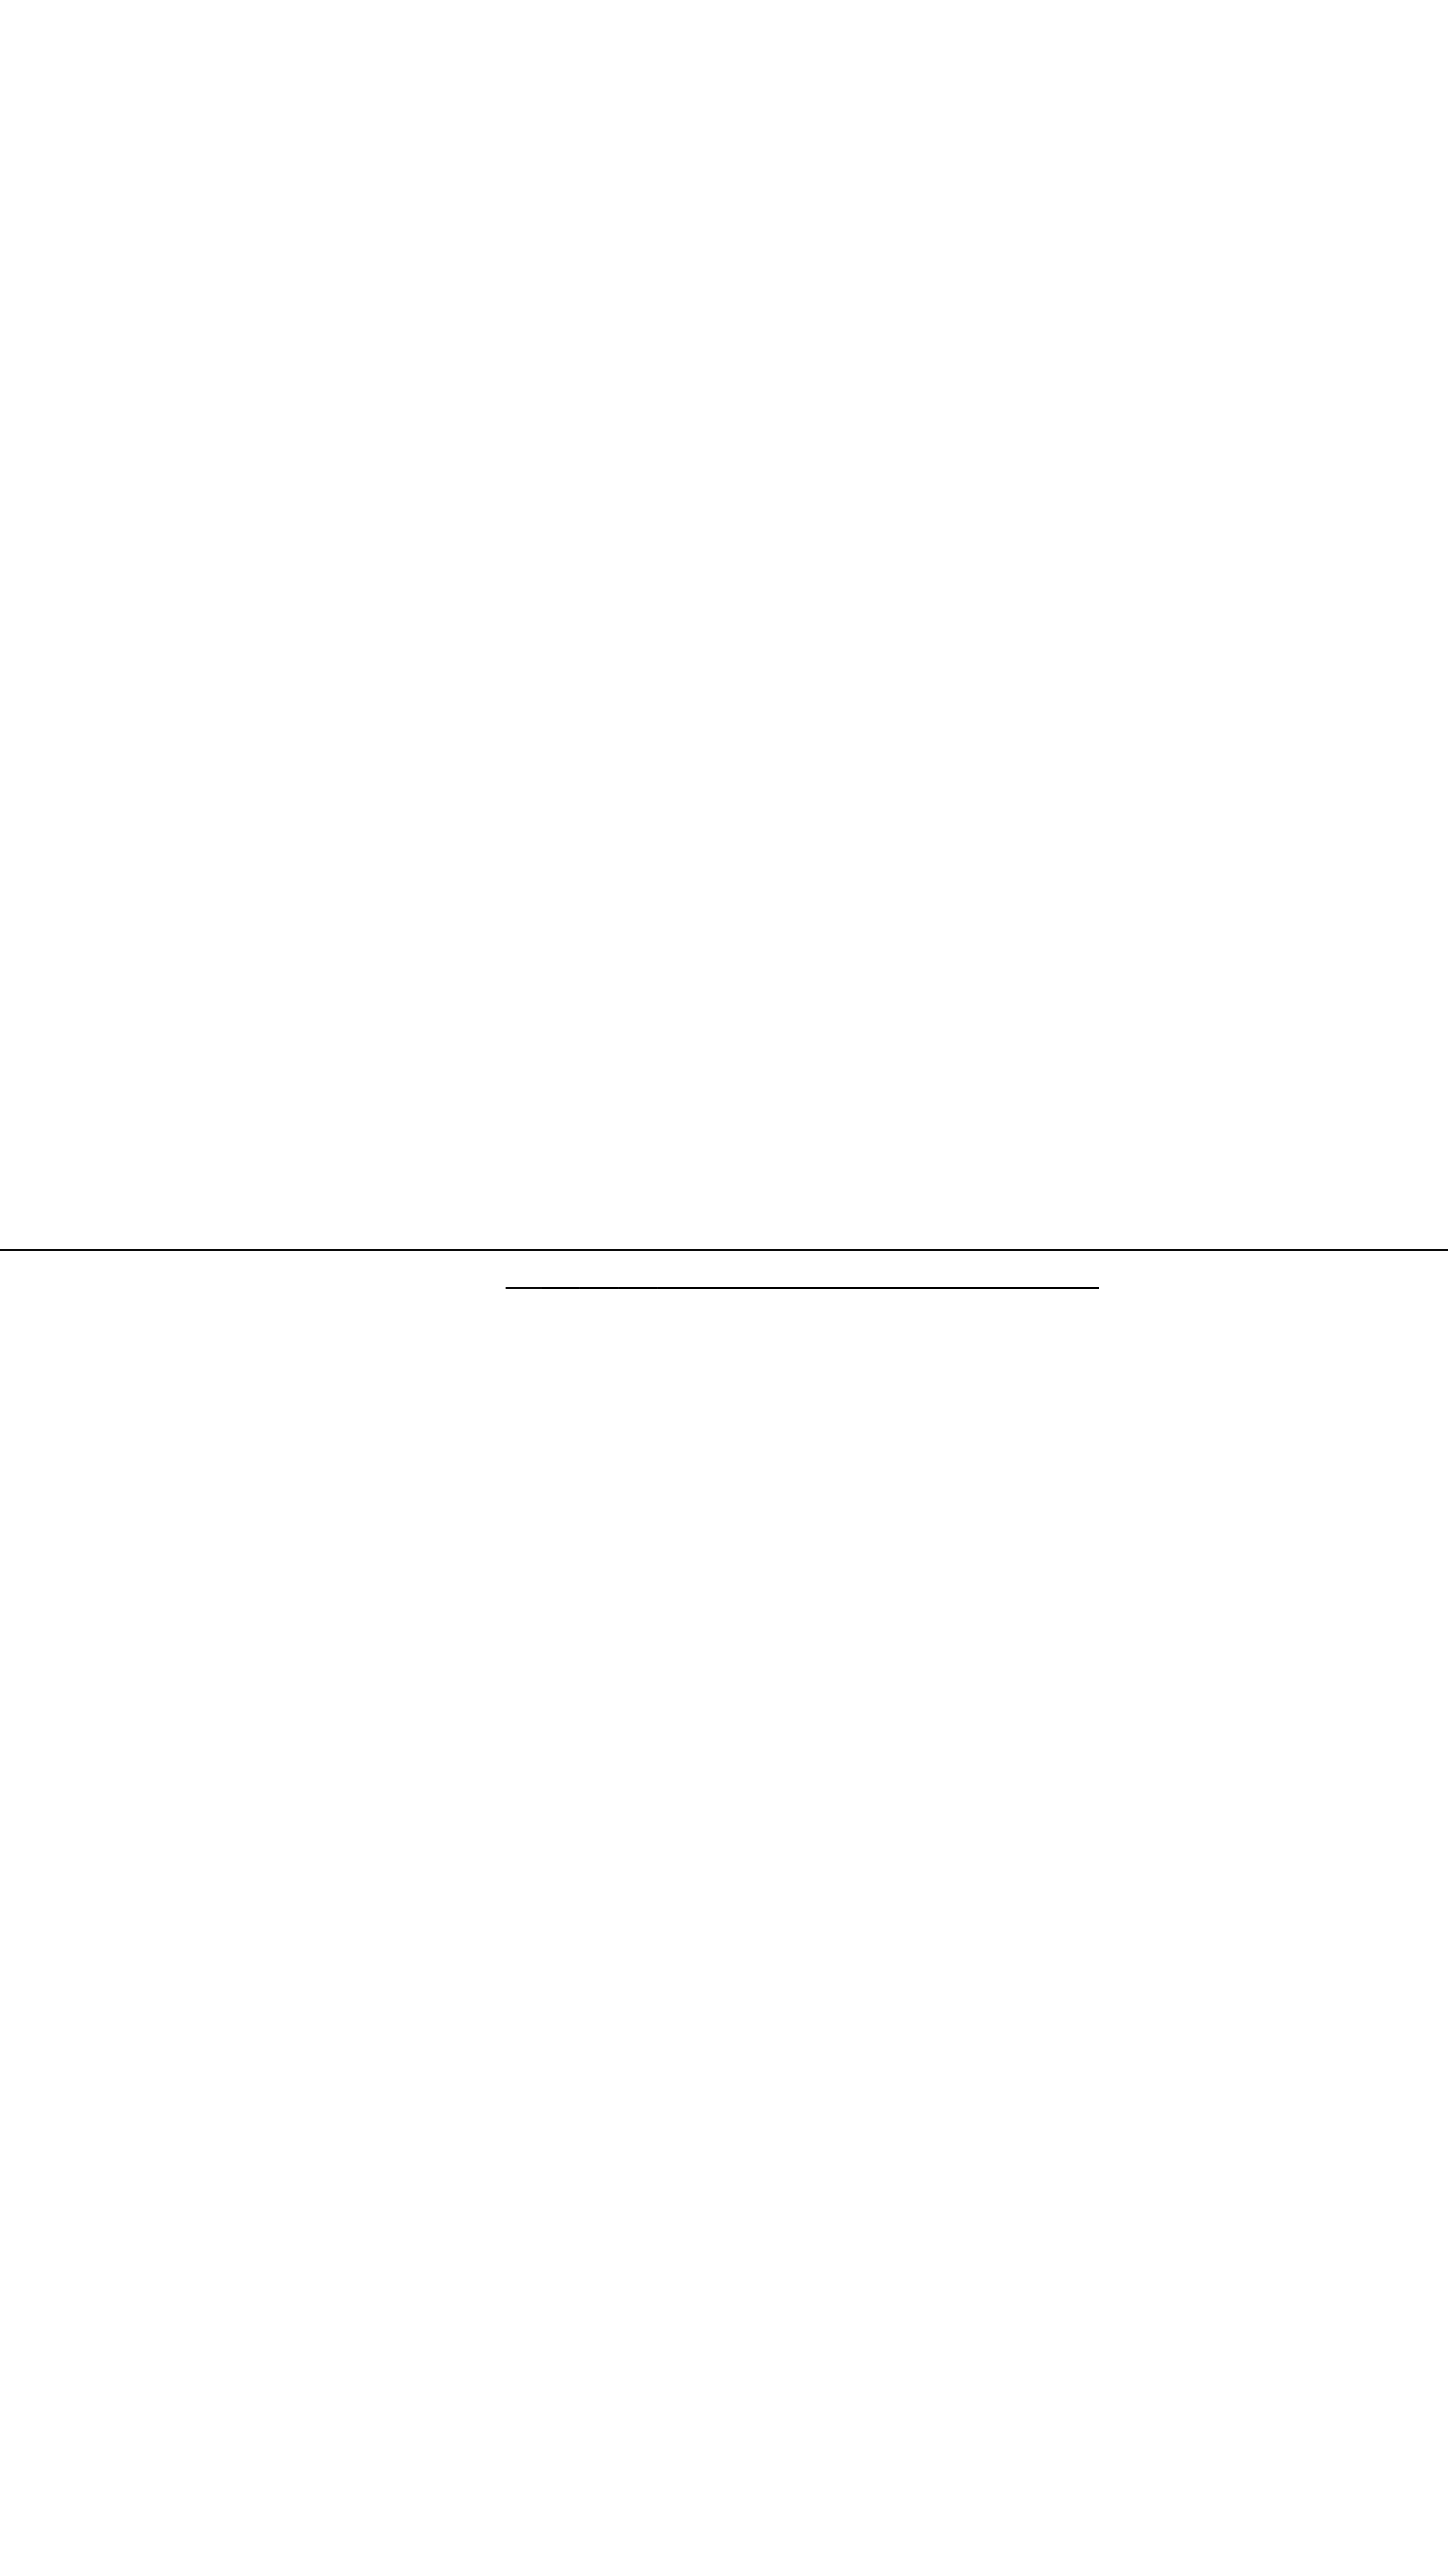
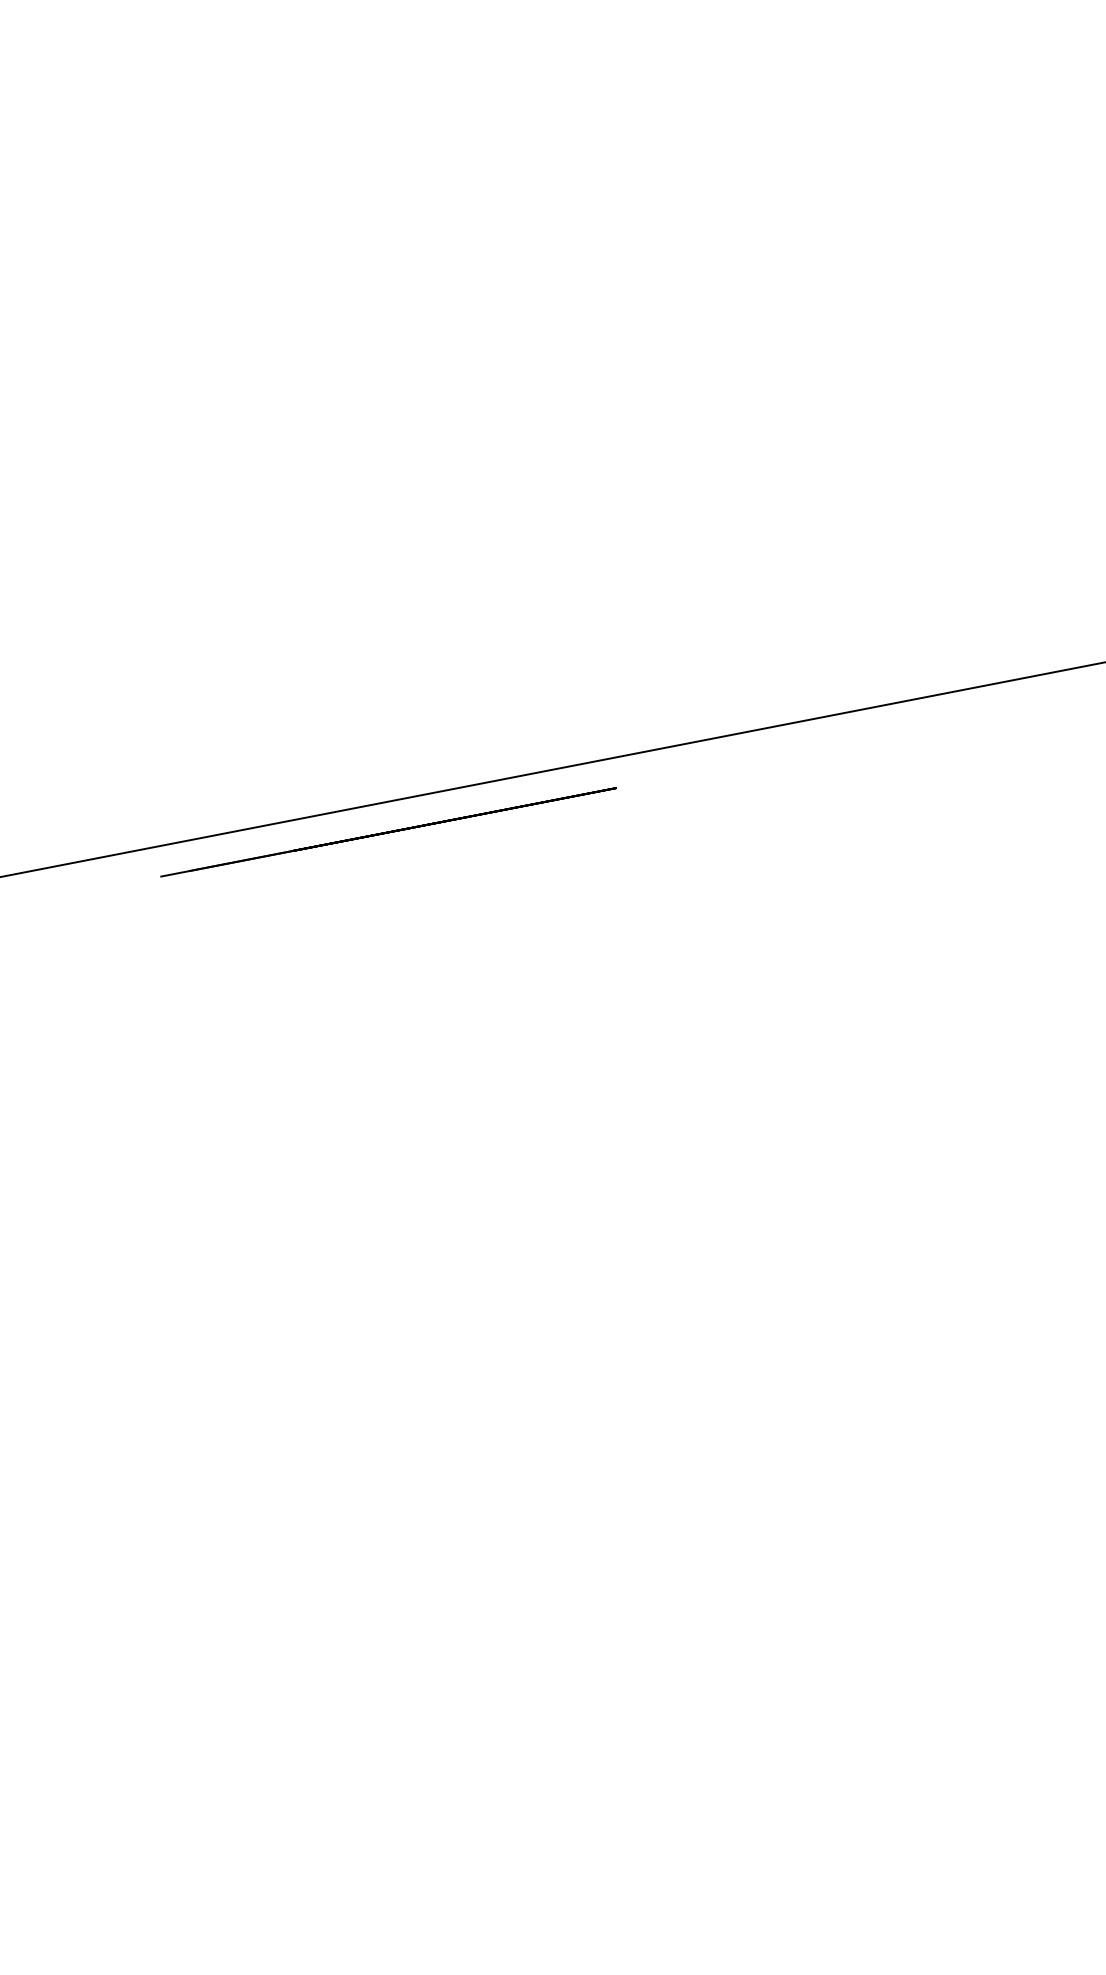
line: (801, 1287) -> (388, 832), moved

